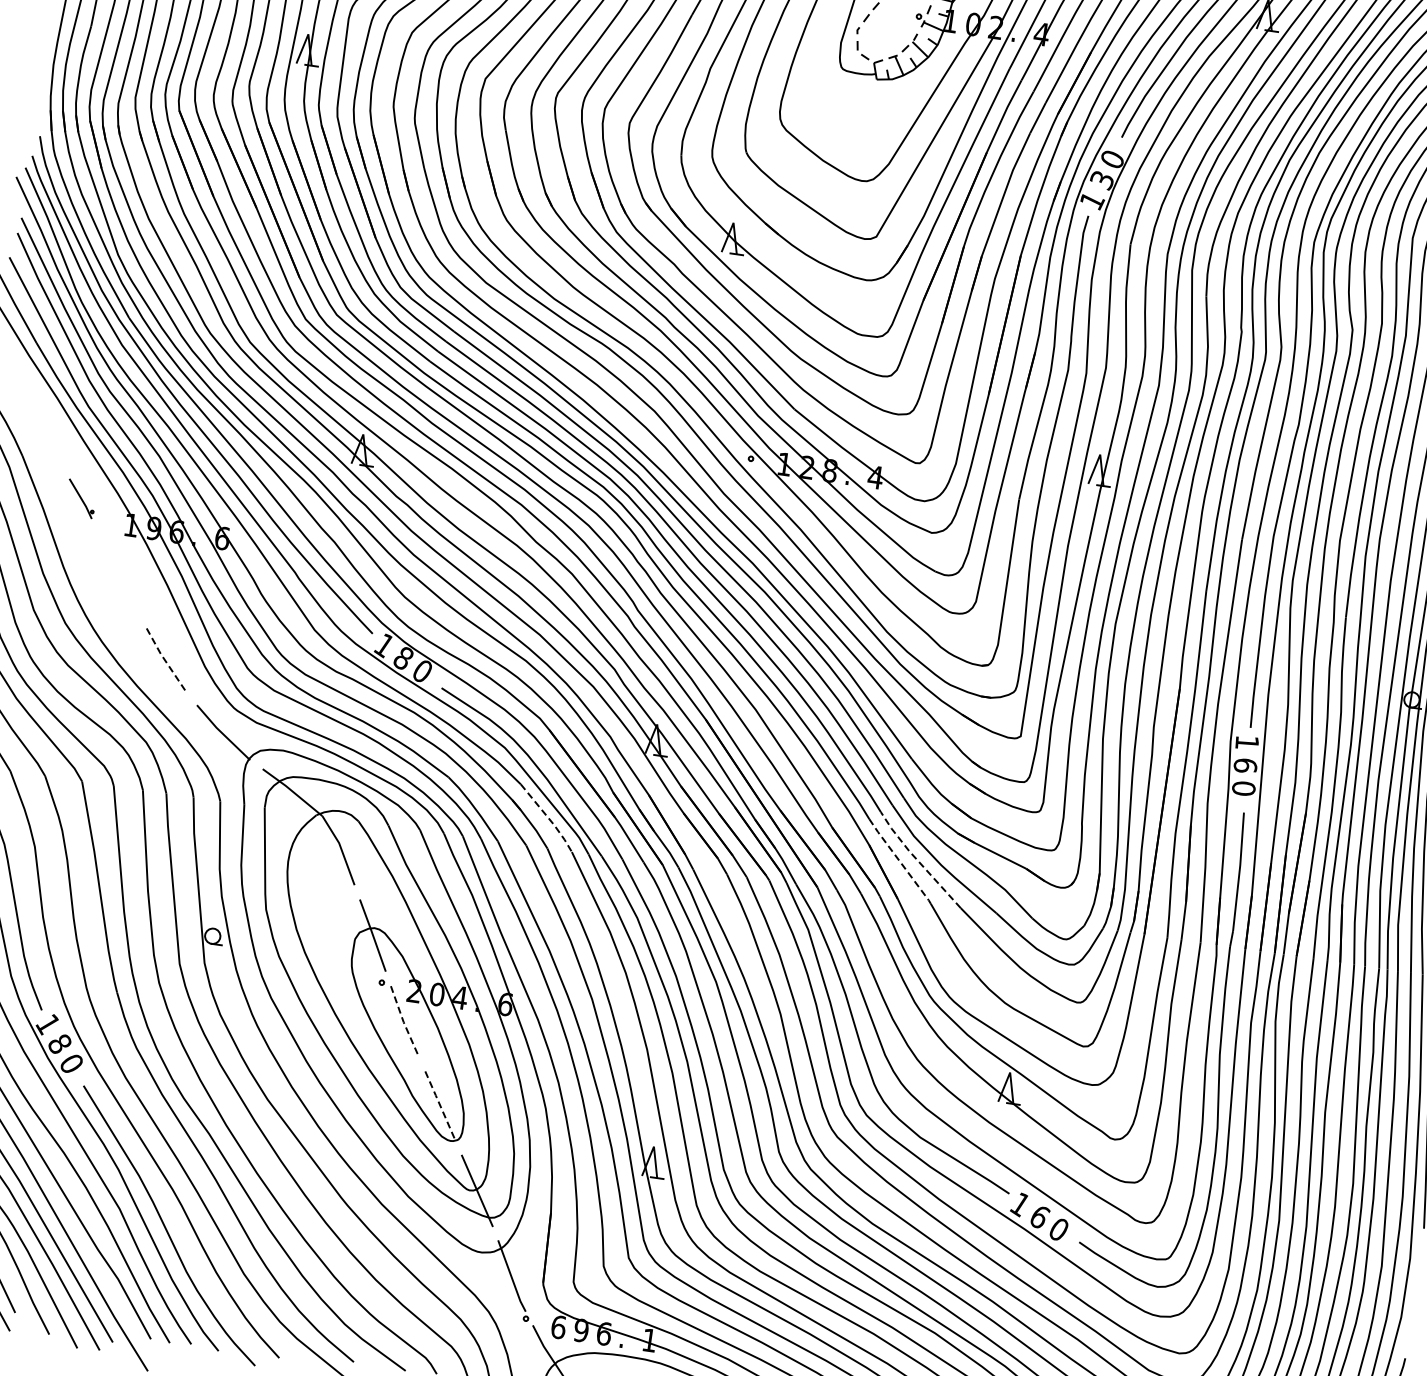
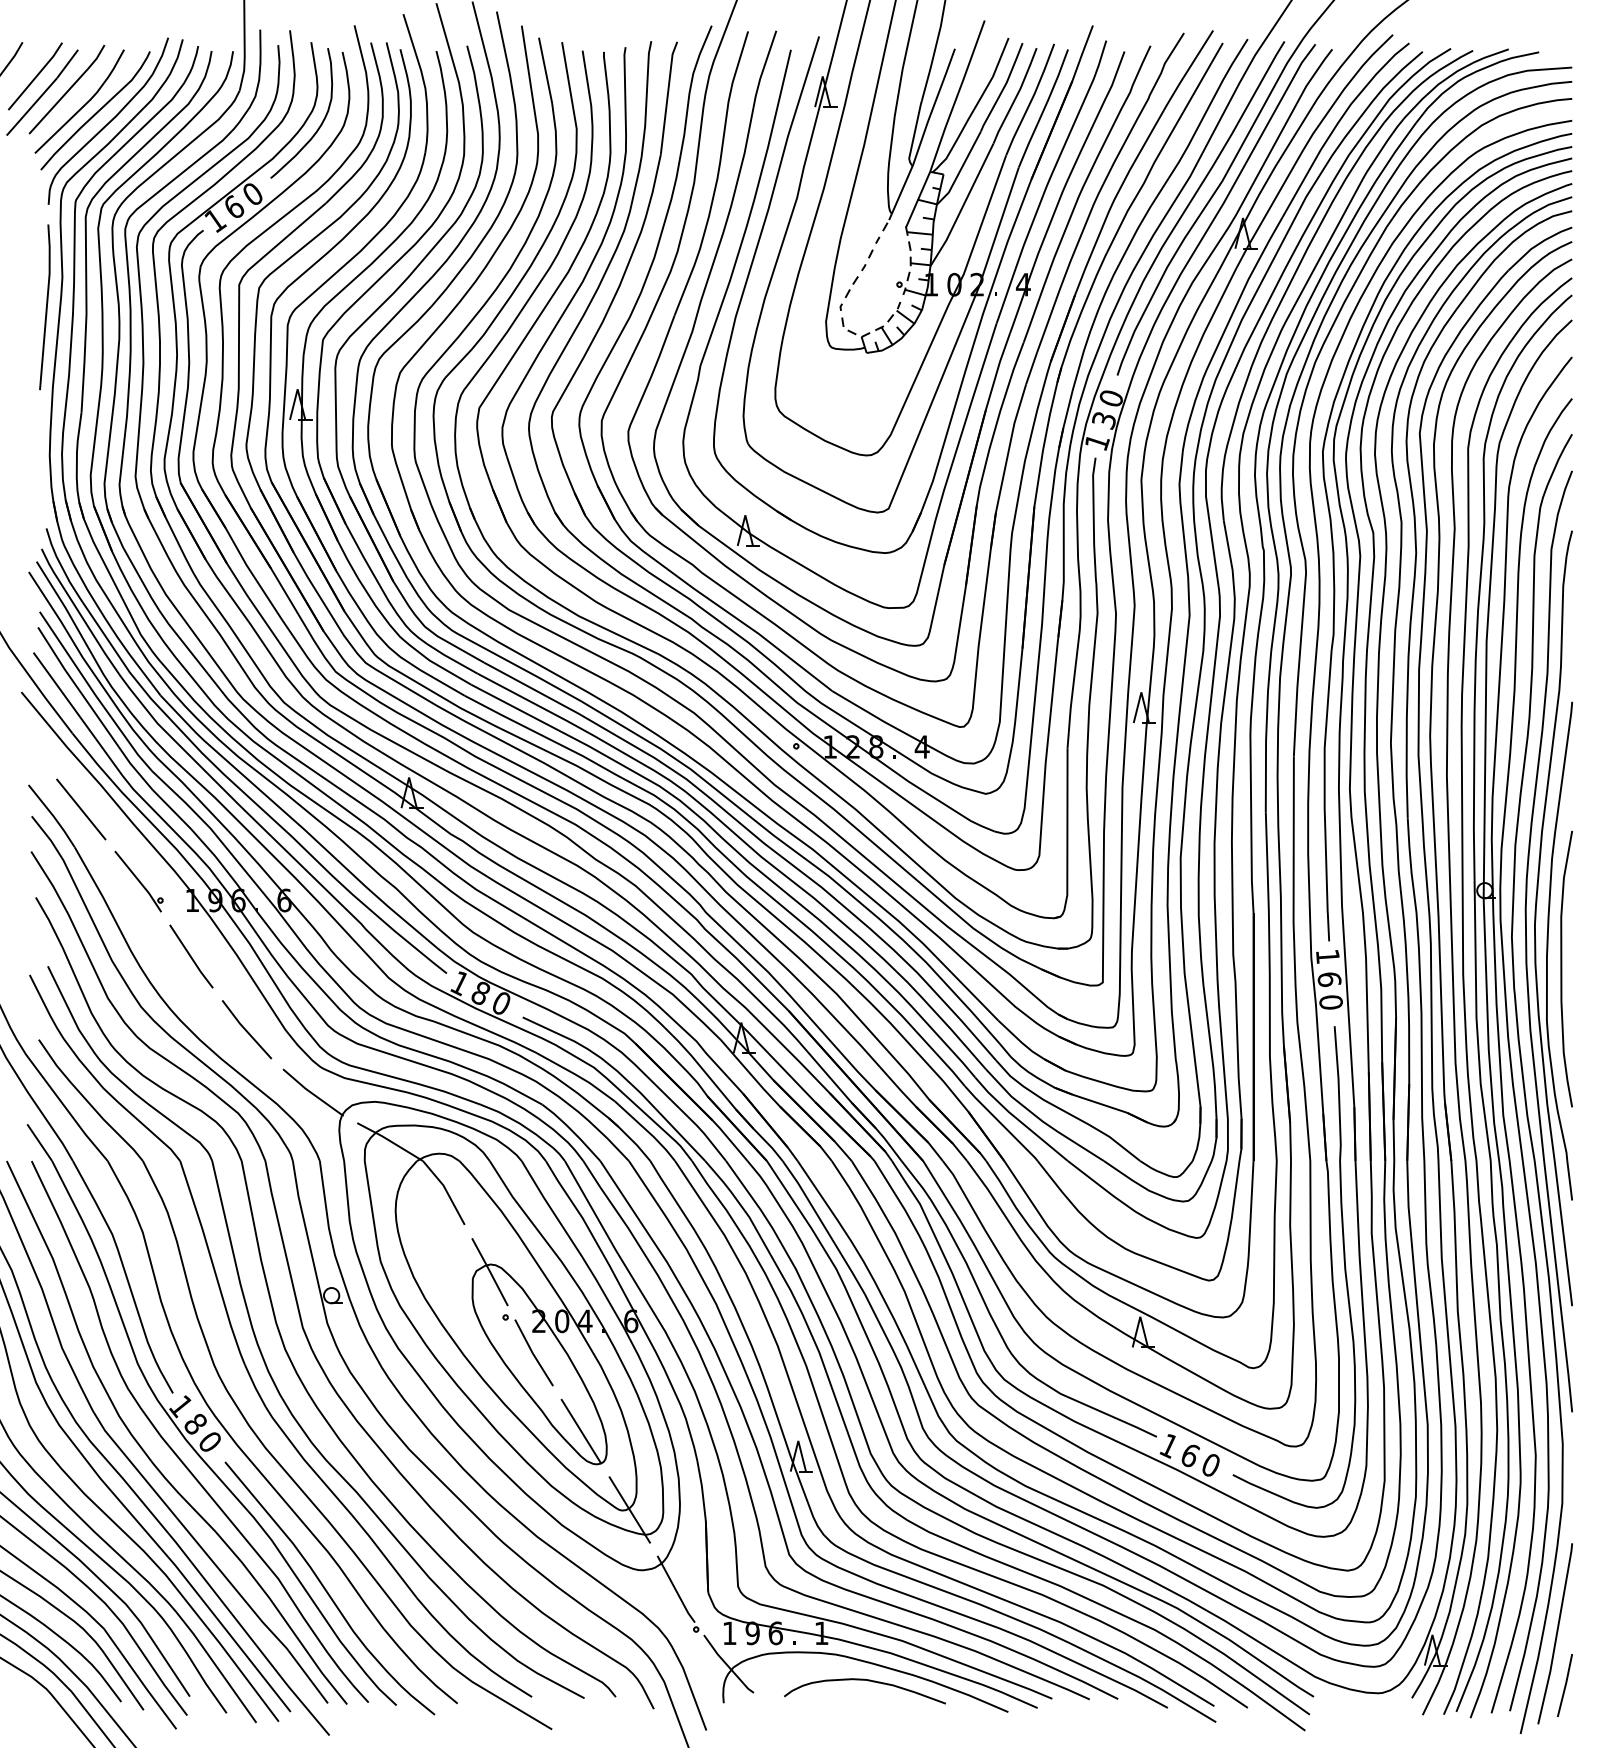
line: (34, 419) -> (81, 809), added
part: (80, 498) -> (138, 881), size x1.67
line: (122, 580) -> (191, 956), added
line: (166, 661) -> (246, 1030), dashed -> solid
line: (548, 817) -> (647, 1130), dashed -> solid
line: (917, 860) -> (1018, 1120), dashed -> solid
line: (900, 861) -> (1001, 1123), dashed -> solid
line: (403, 1022) -> (532, 1353), dashed -> solid
line: (440, 1106) -> (581, 1431), dashed -> solid
text: (558, 1327) -> (729, 1633), 6 -> 1

